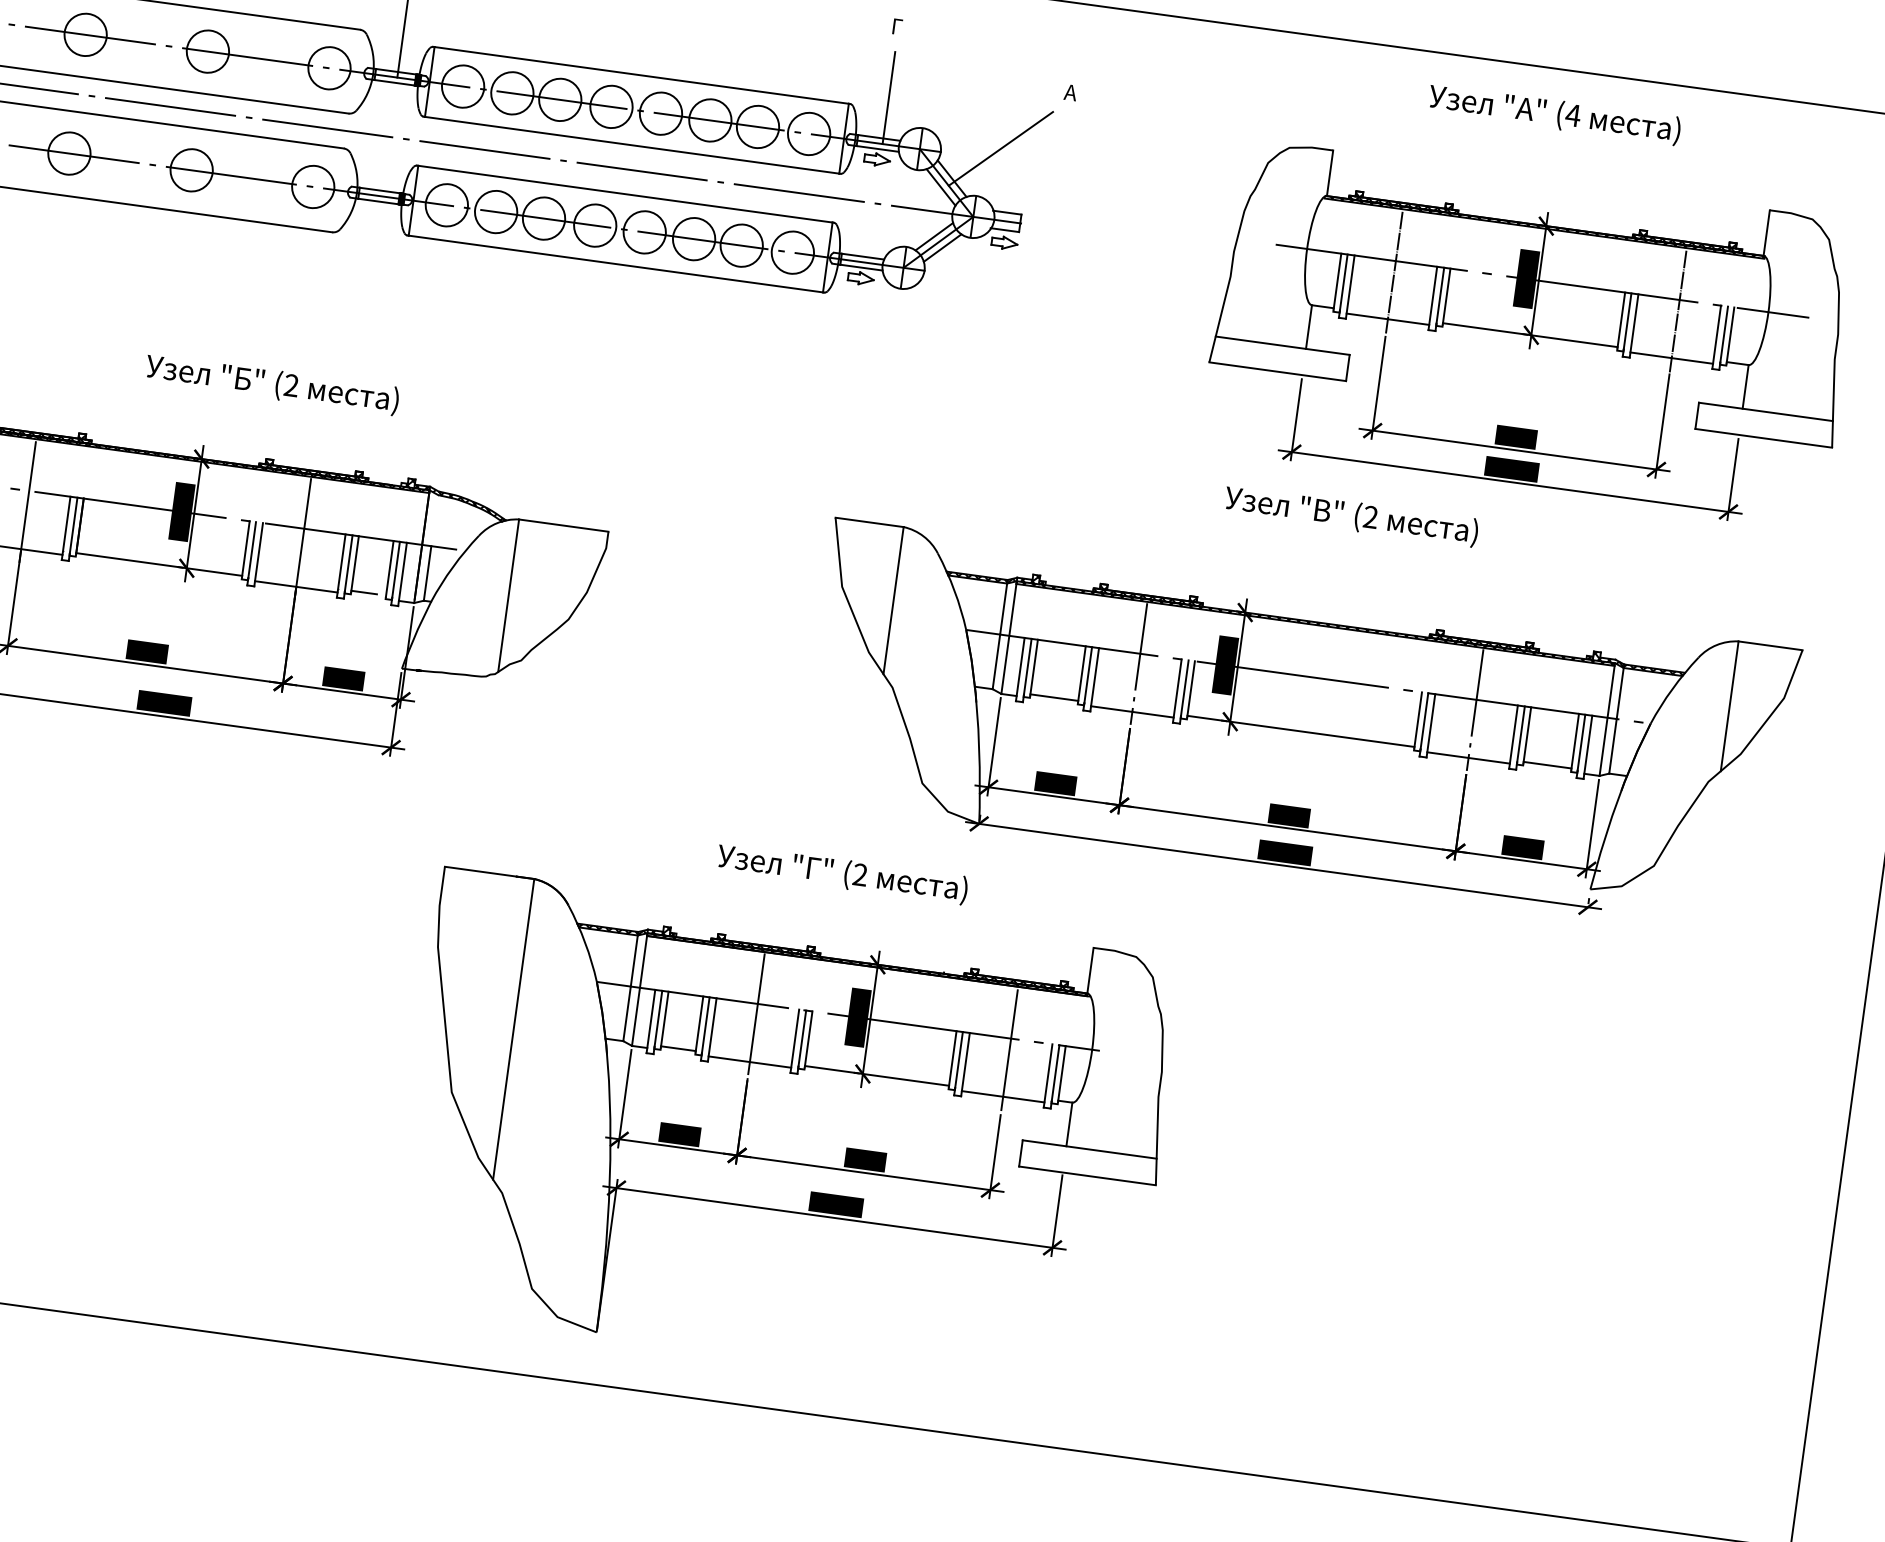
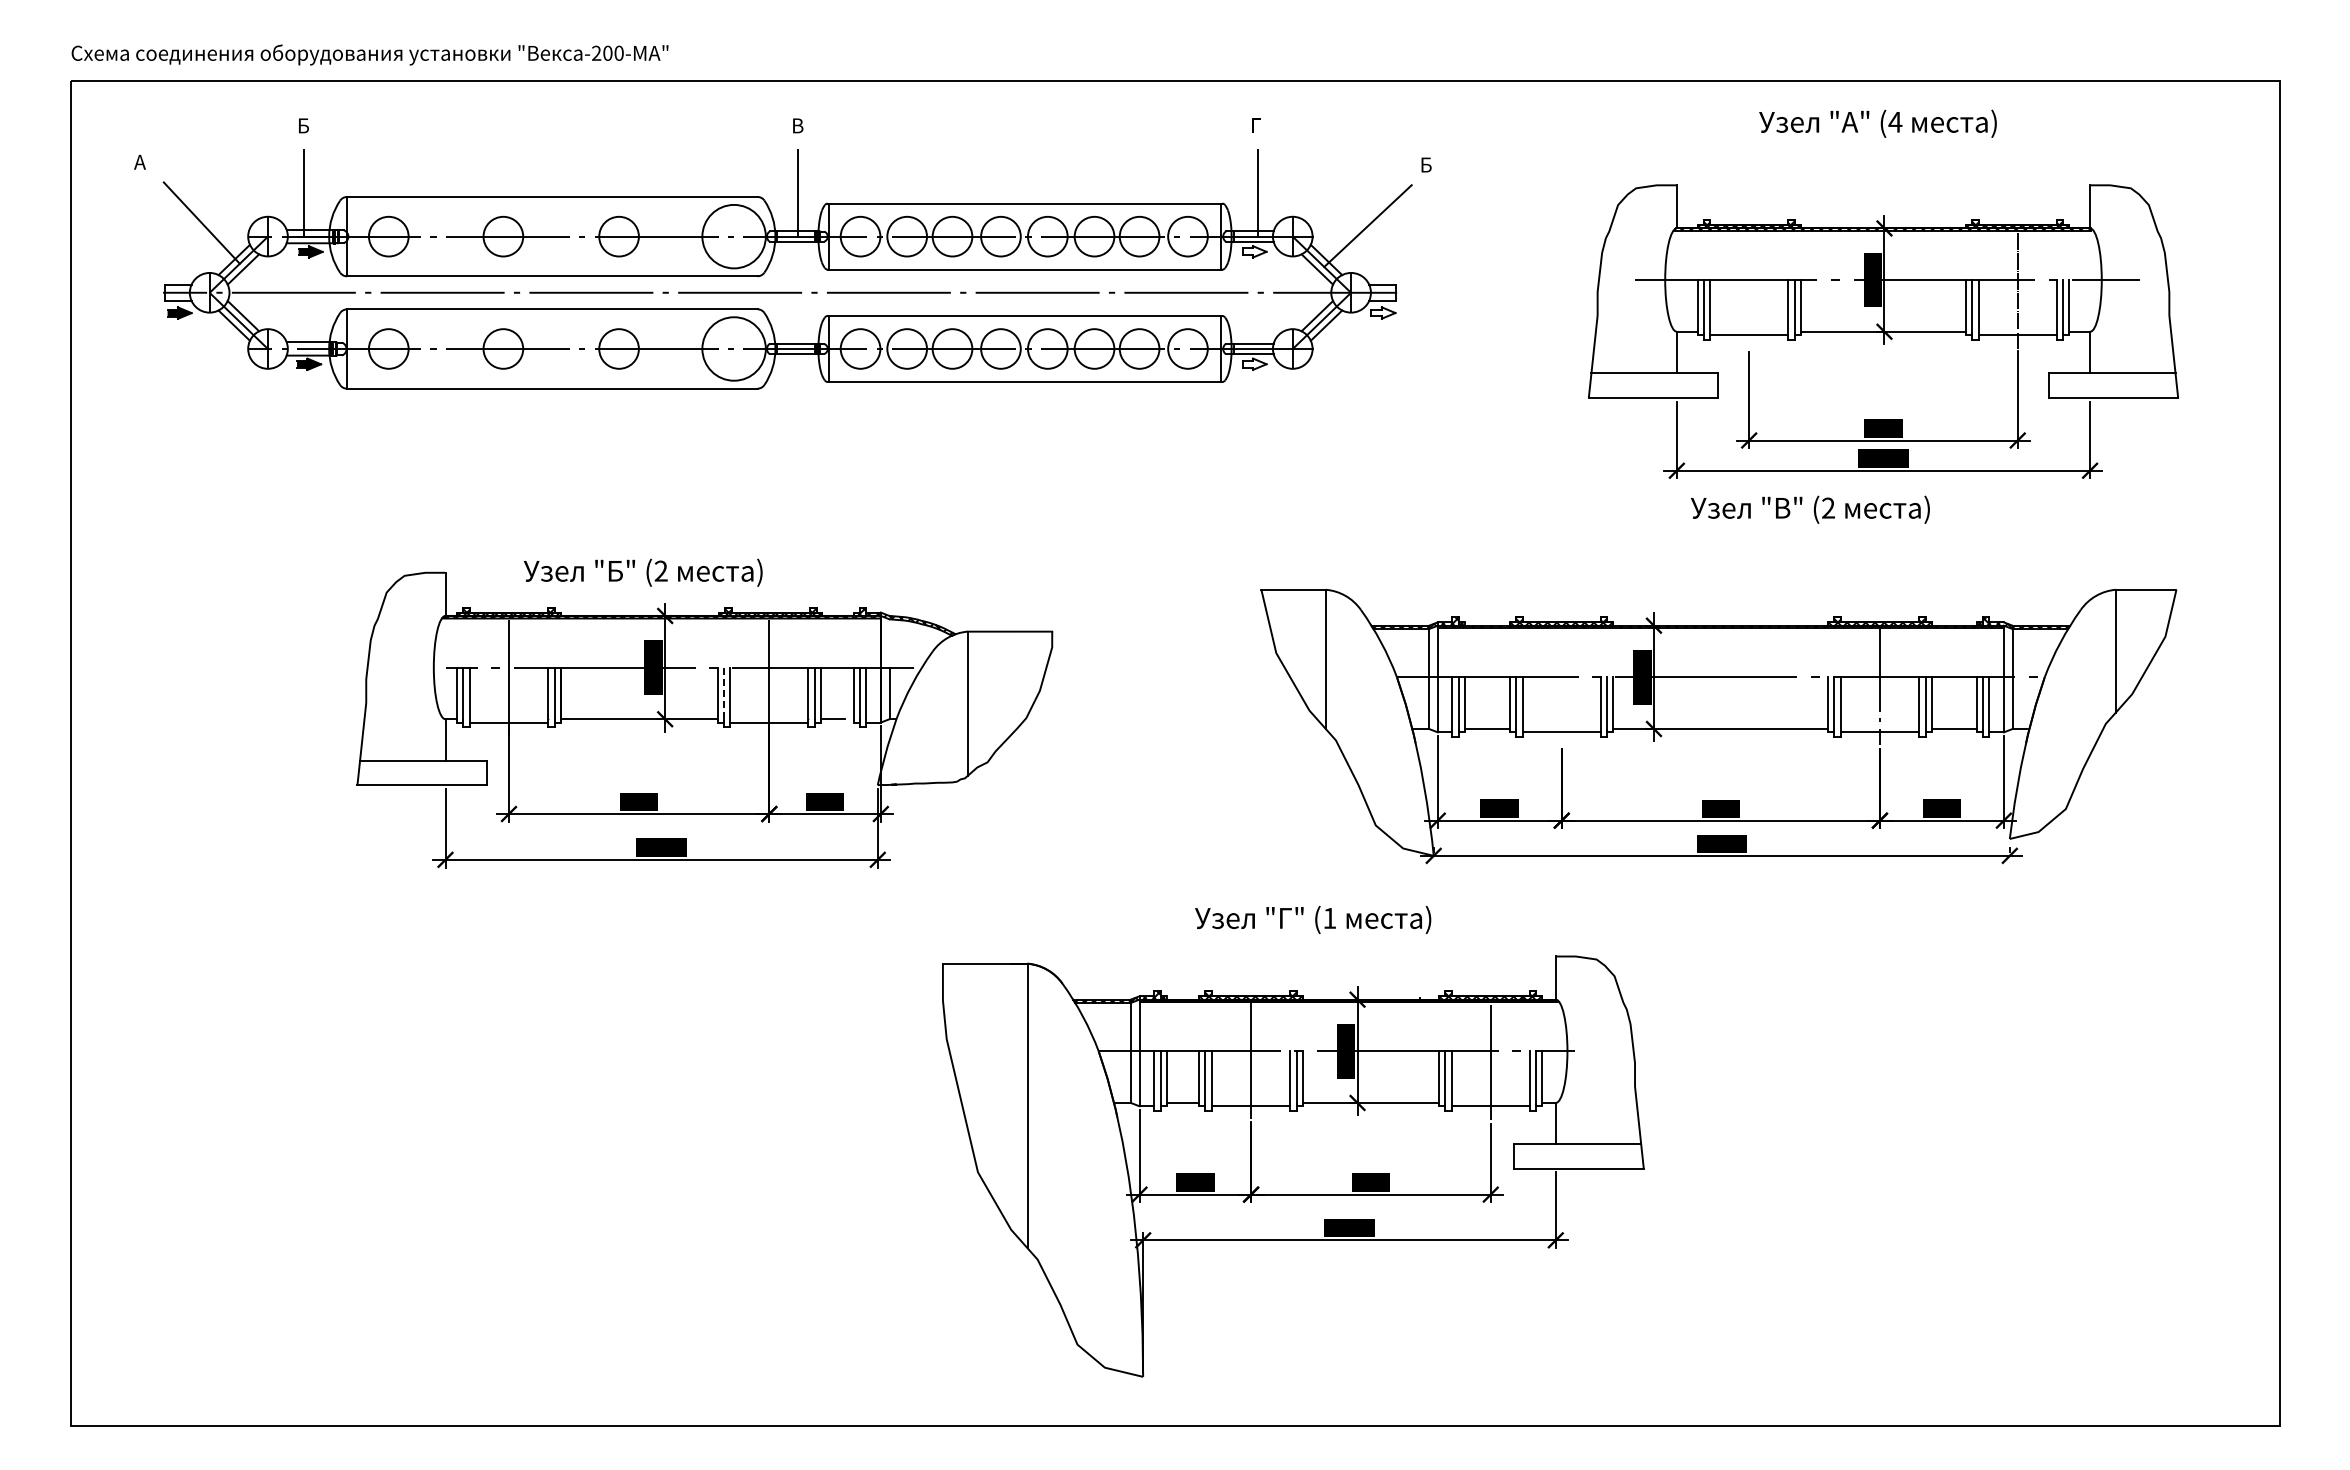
circle: (328, 68) -> (733, 236), size x1.6
text: (1070, 92) -> (1425, 164), А -> Б
circle: (312, 186) -> (733, 348), size x1.6
line: (1394, 272) -> (1749, 290), removed
text: (272, 384) -> (643, 572), moved
text: (1351, 516) -> (1810, 509), moved
line: (252, 550) -> (723, 694), solid -> dashed
line: (1138, 663) -> (1561, 686), removed
text: (860, 873) -> (1329, 917), (2 -> (1

